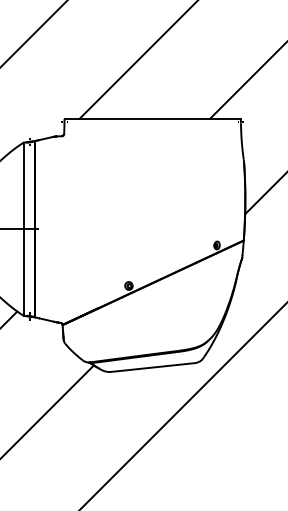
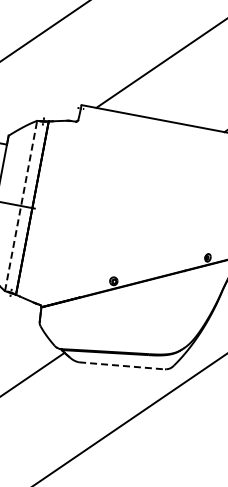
line: (23, 229) -> (20, 206), solid -> dashed
line: (153, 367) -> (122, 365), solid -> dashed

